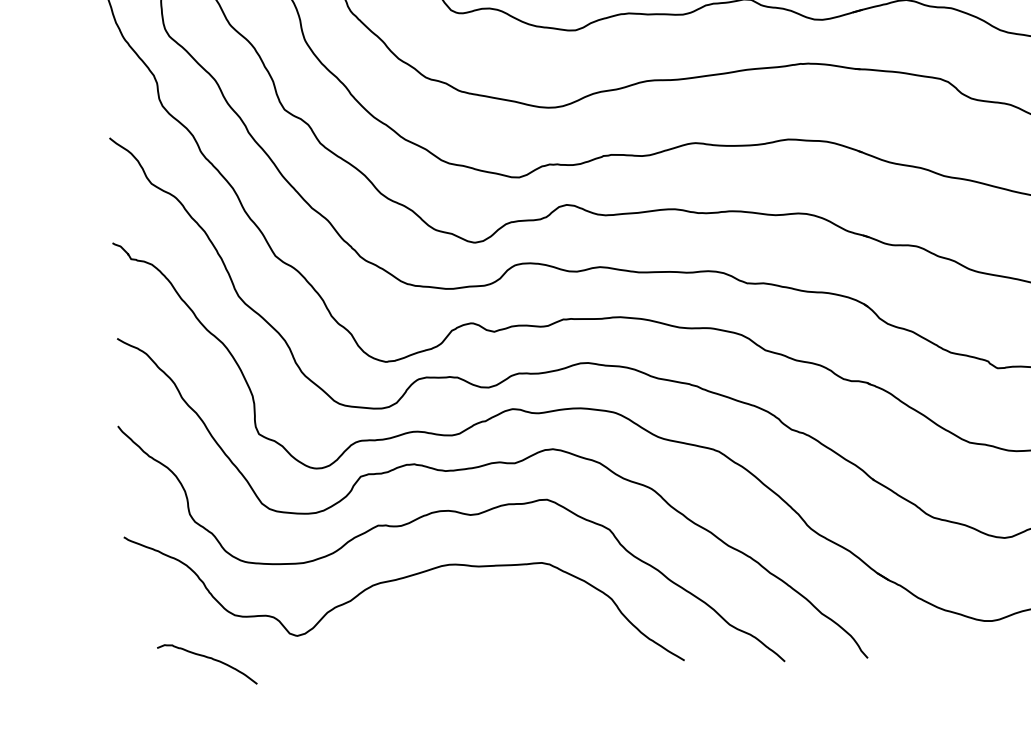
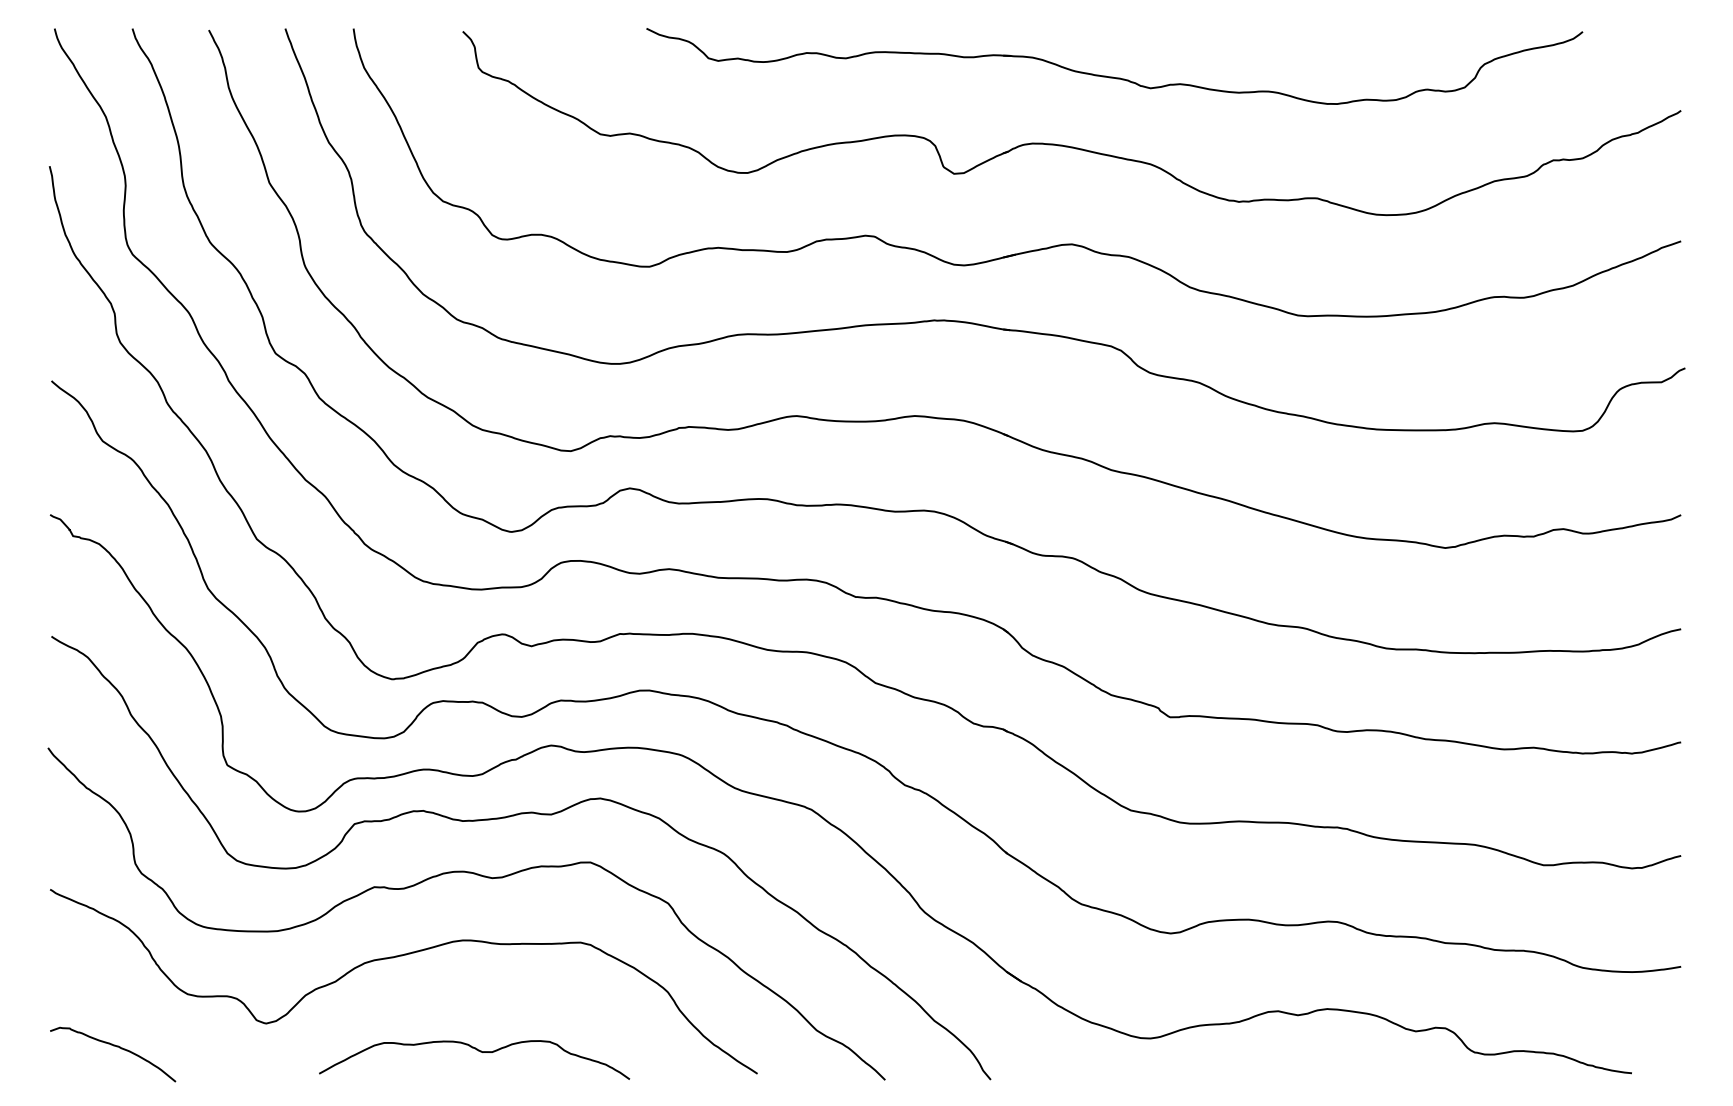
curve: (464, 651) -> (478, 1051), added
curve: (209, 658) -> (116, 1047), moved

